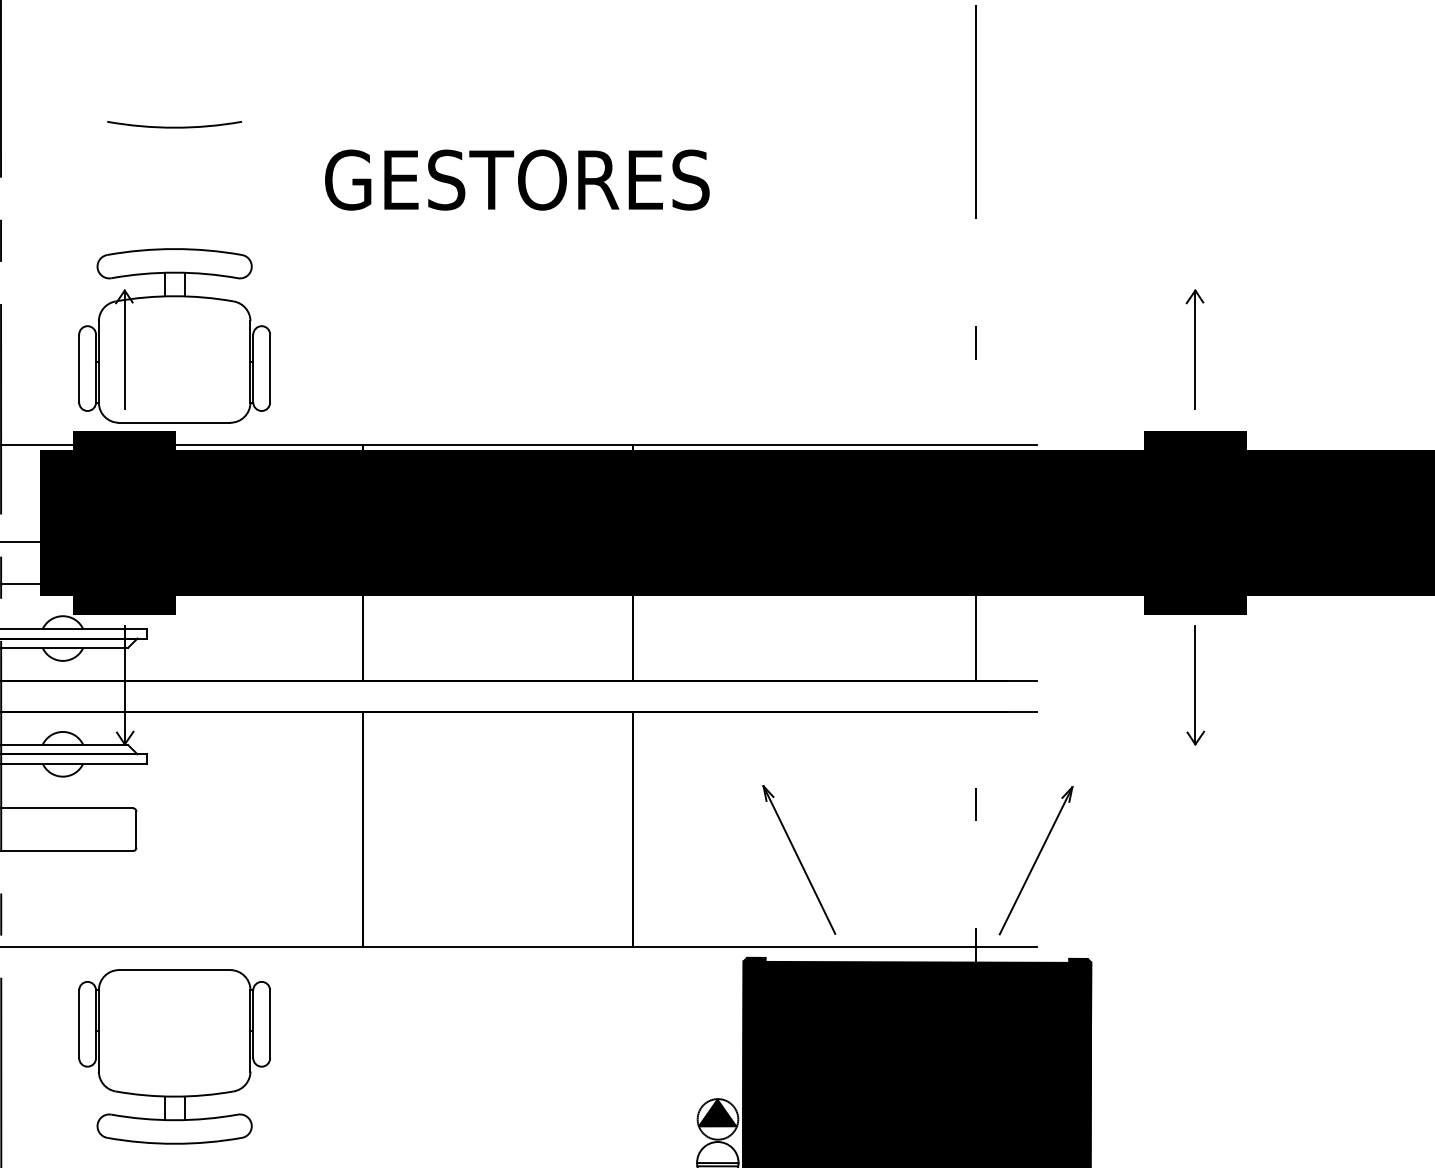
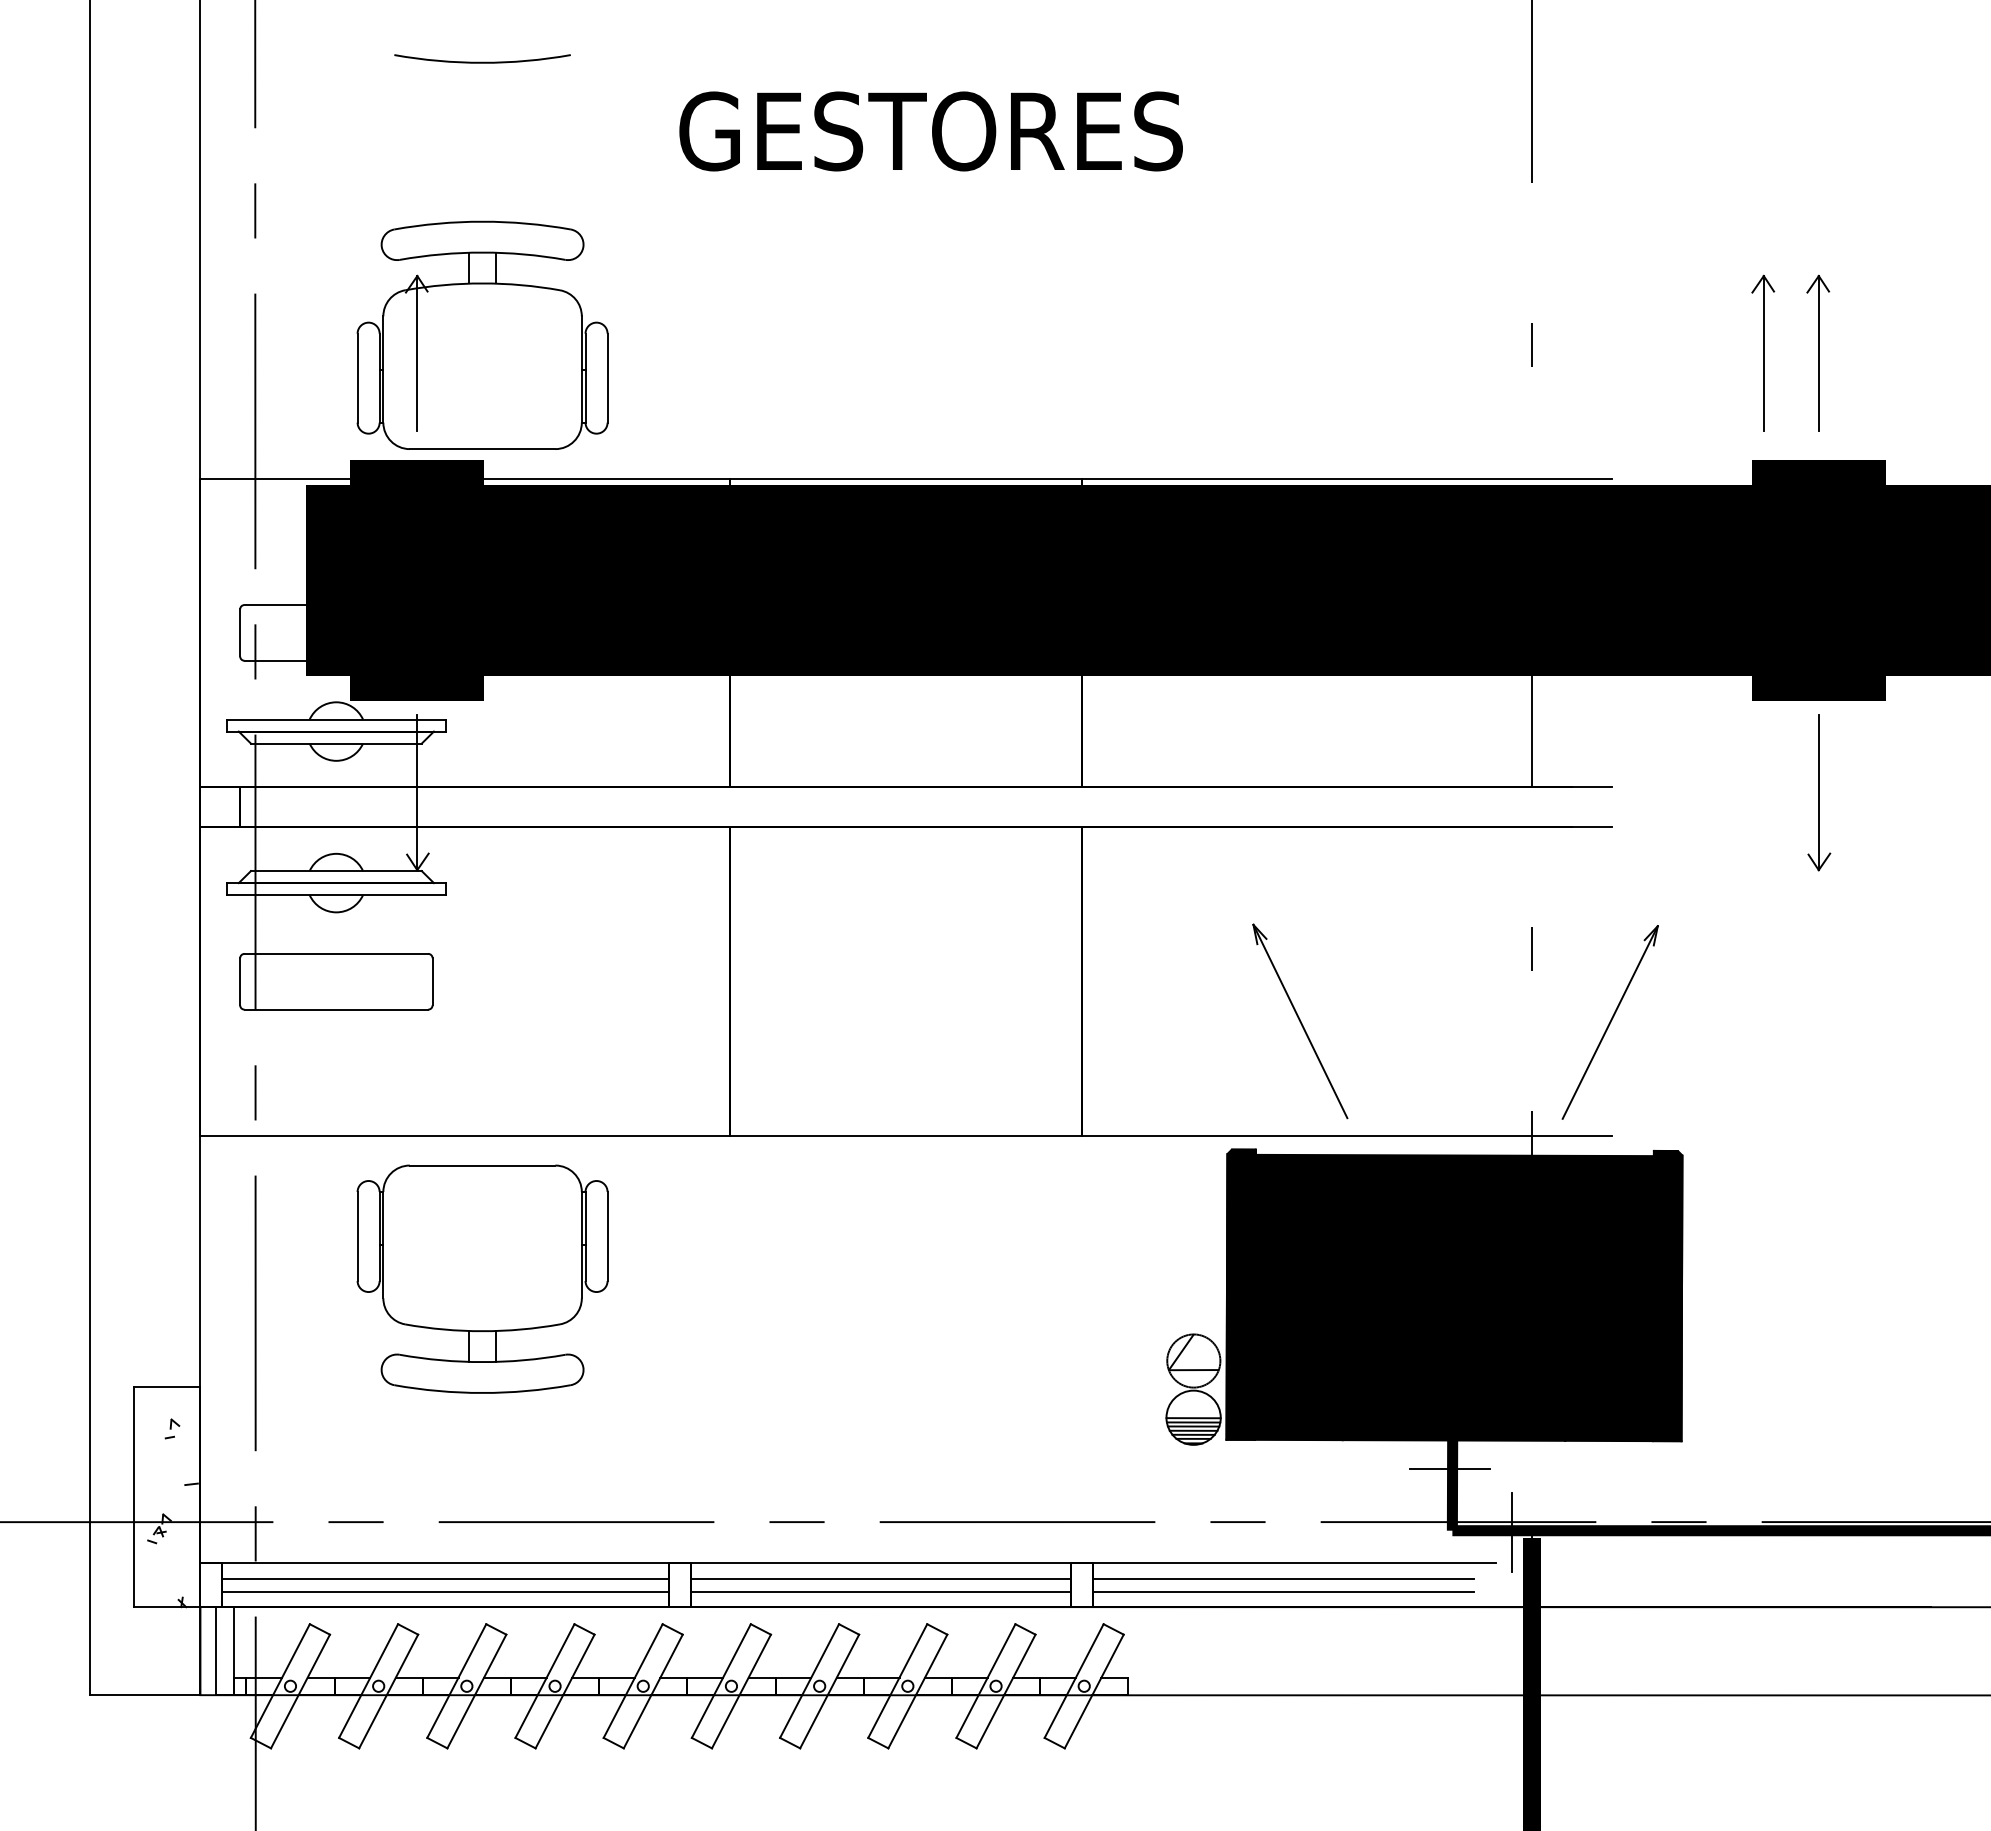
part: (1153, 348) -> (1763, 352), added
fill: (717, 1112) -> (1193, 1352), removed

